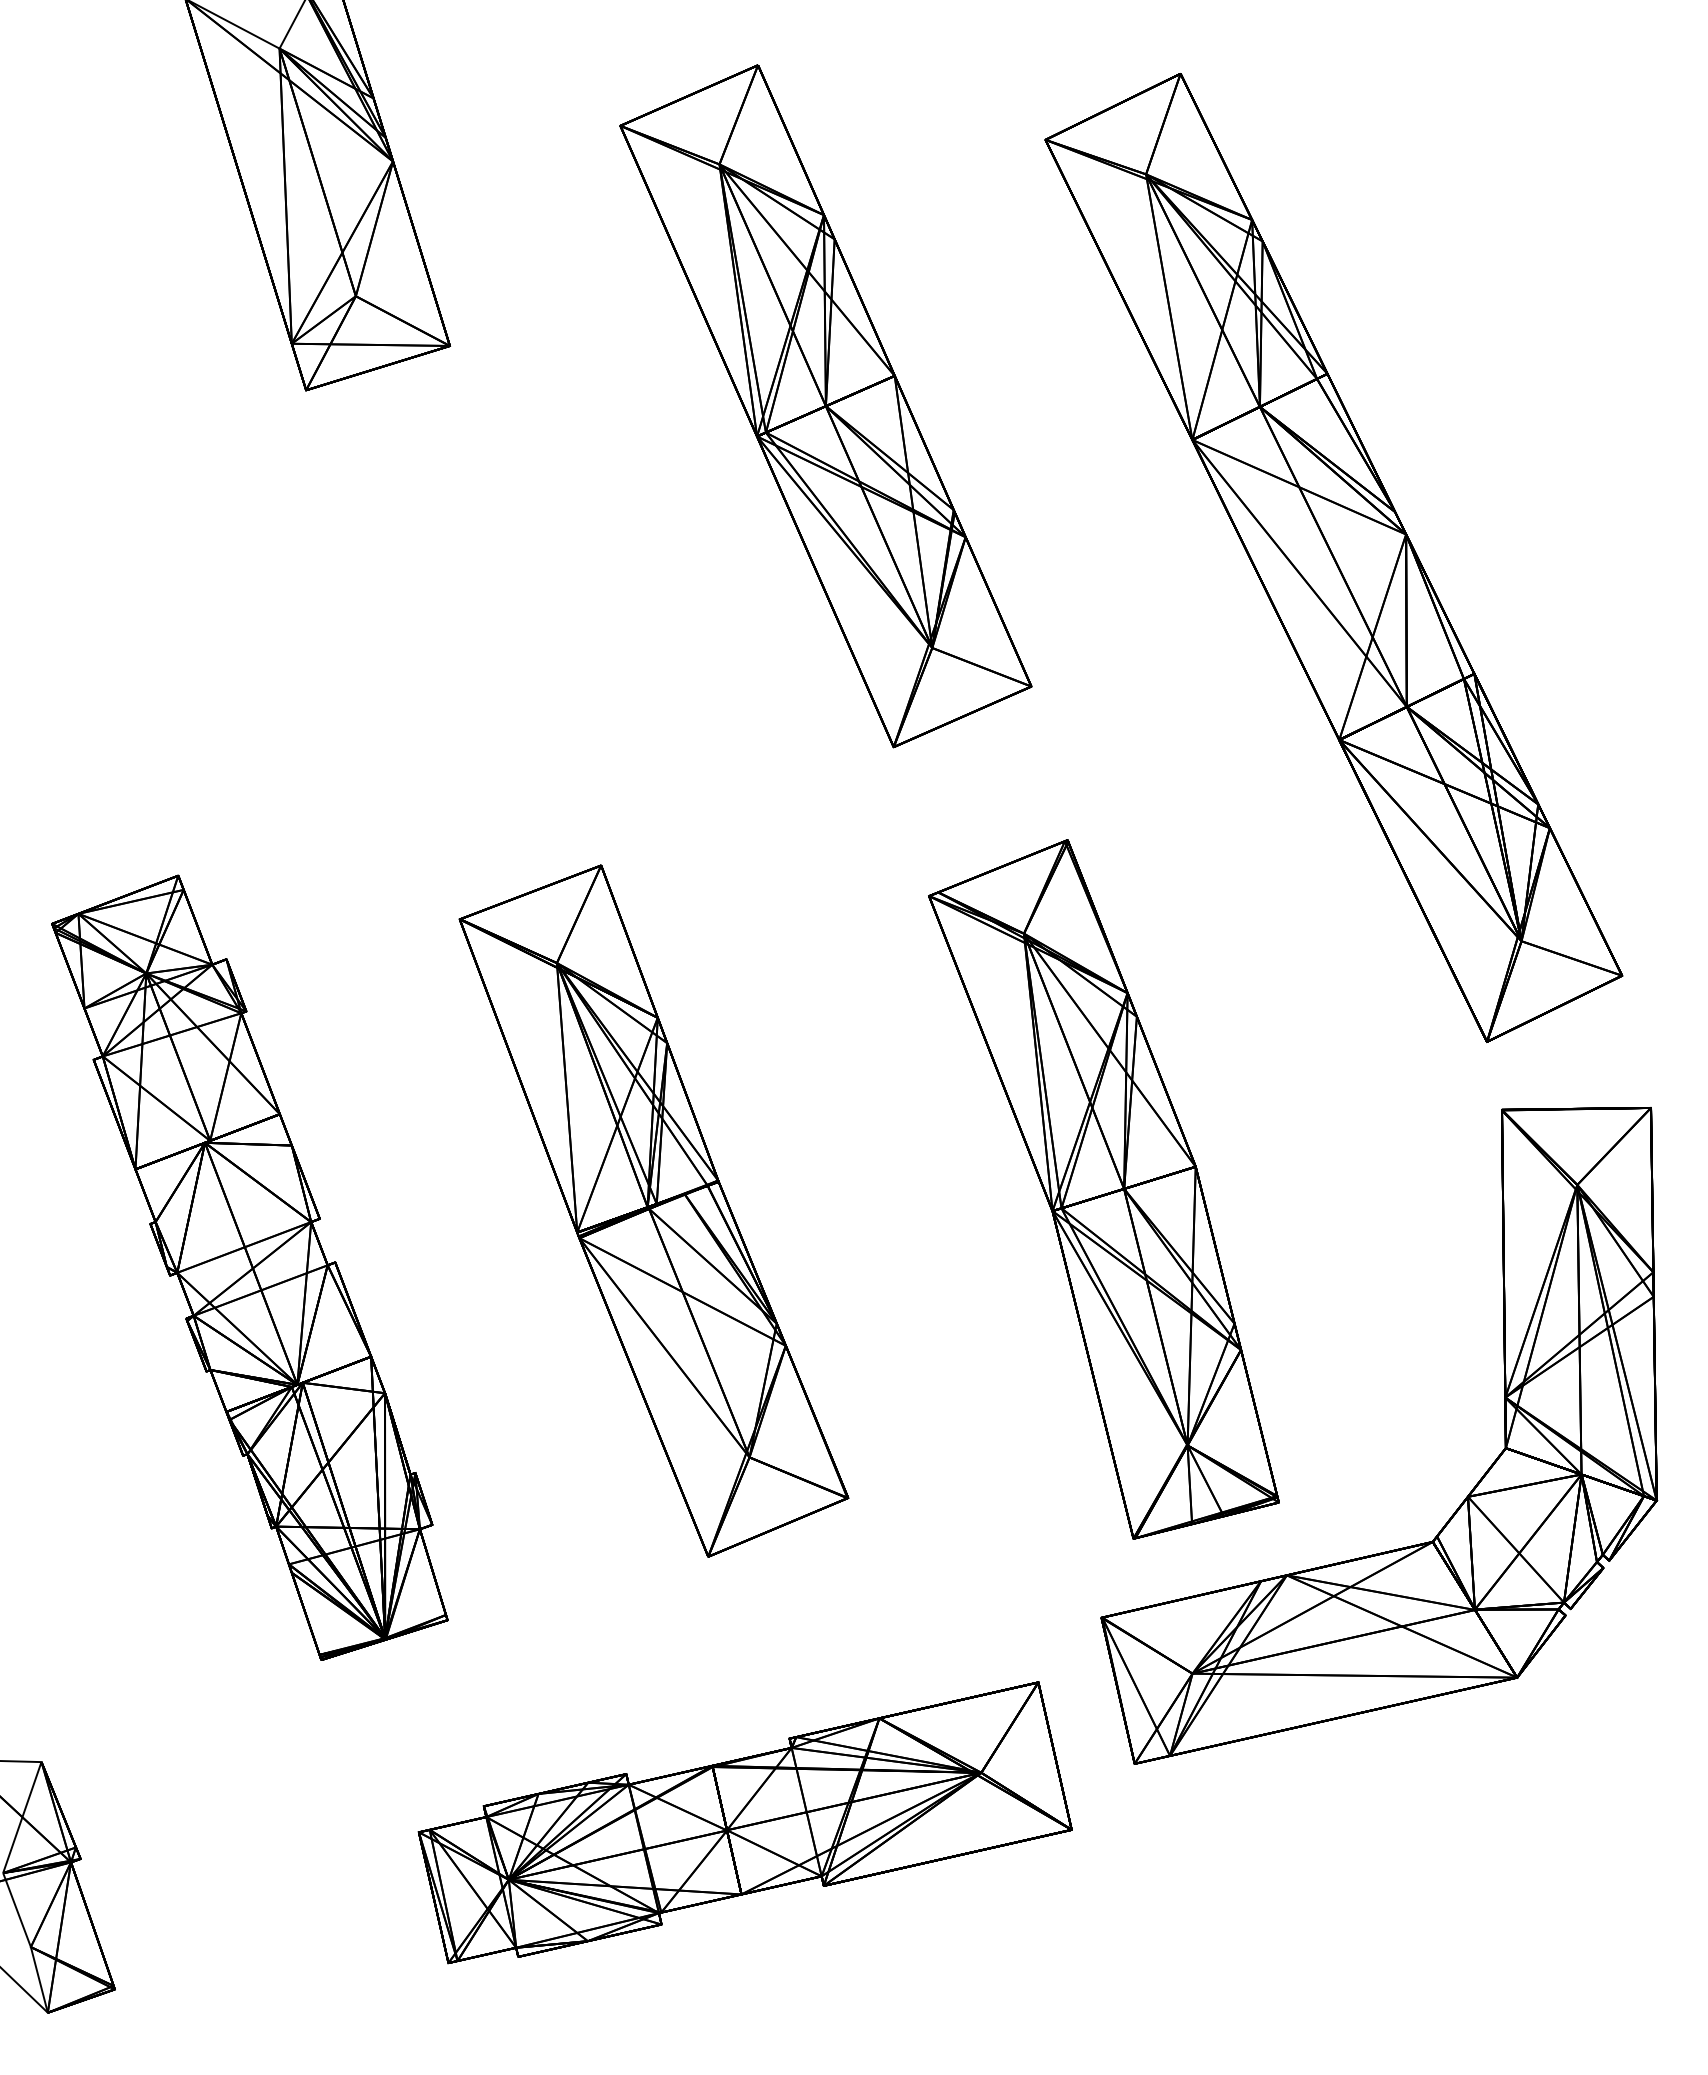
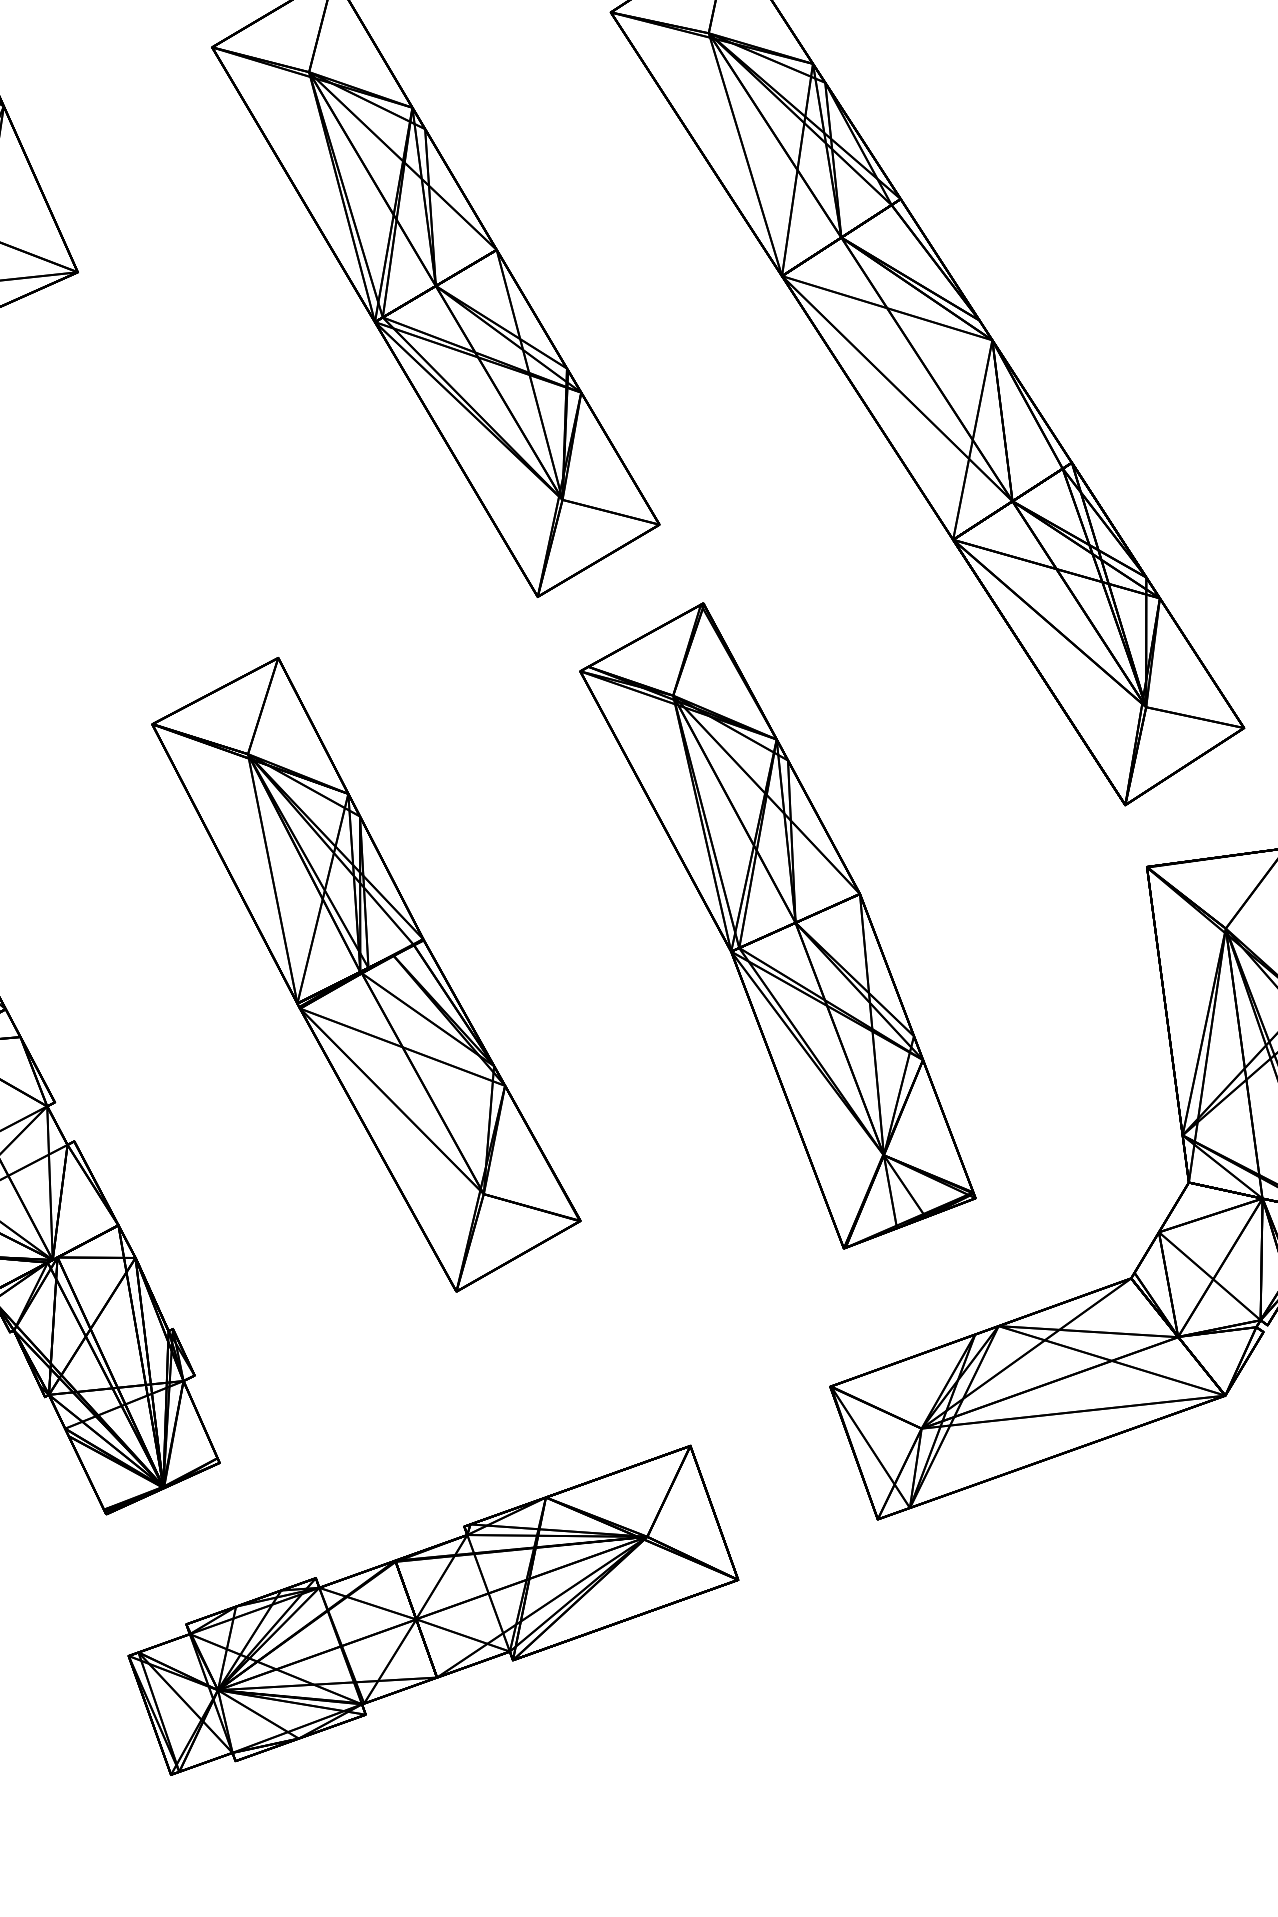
part: (1103, 1189) -> (776, 925), moved
part: (653, 1210) -> (366, 974), moved
part: (744, 1822) -> (431, 1610), moved

